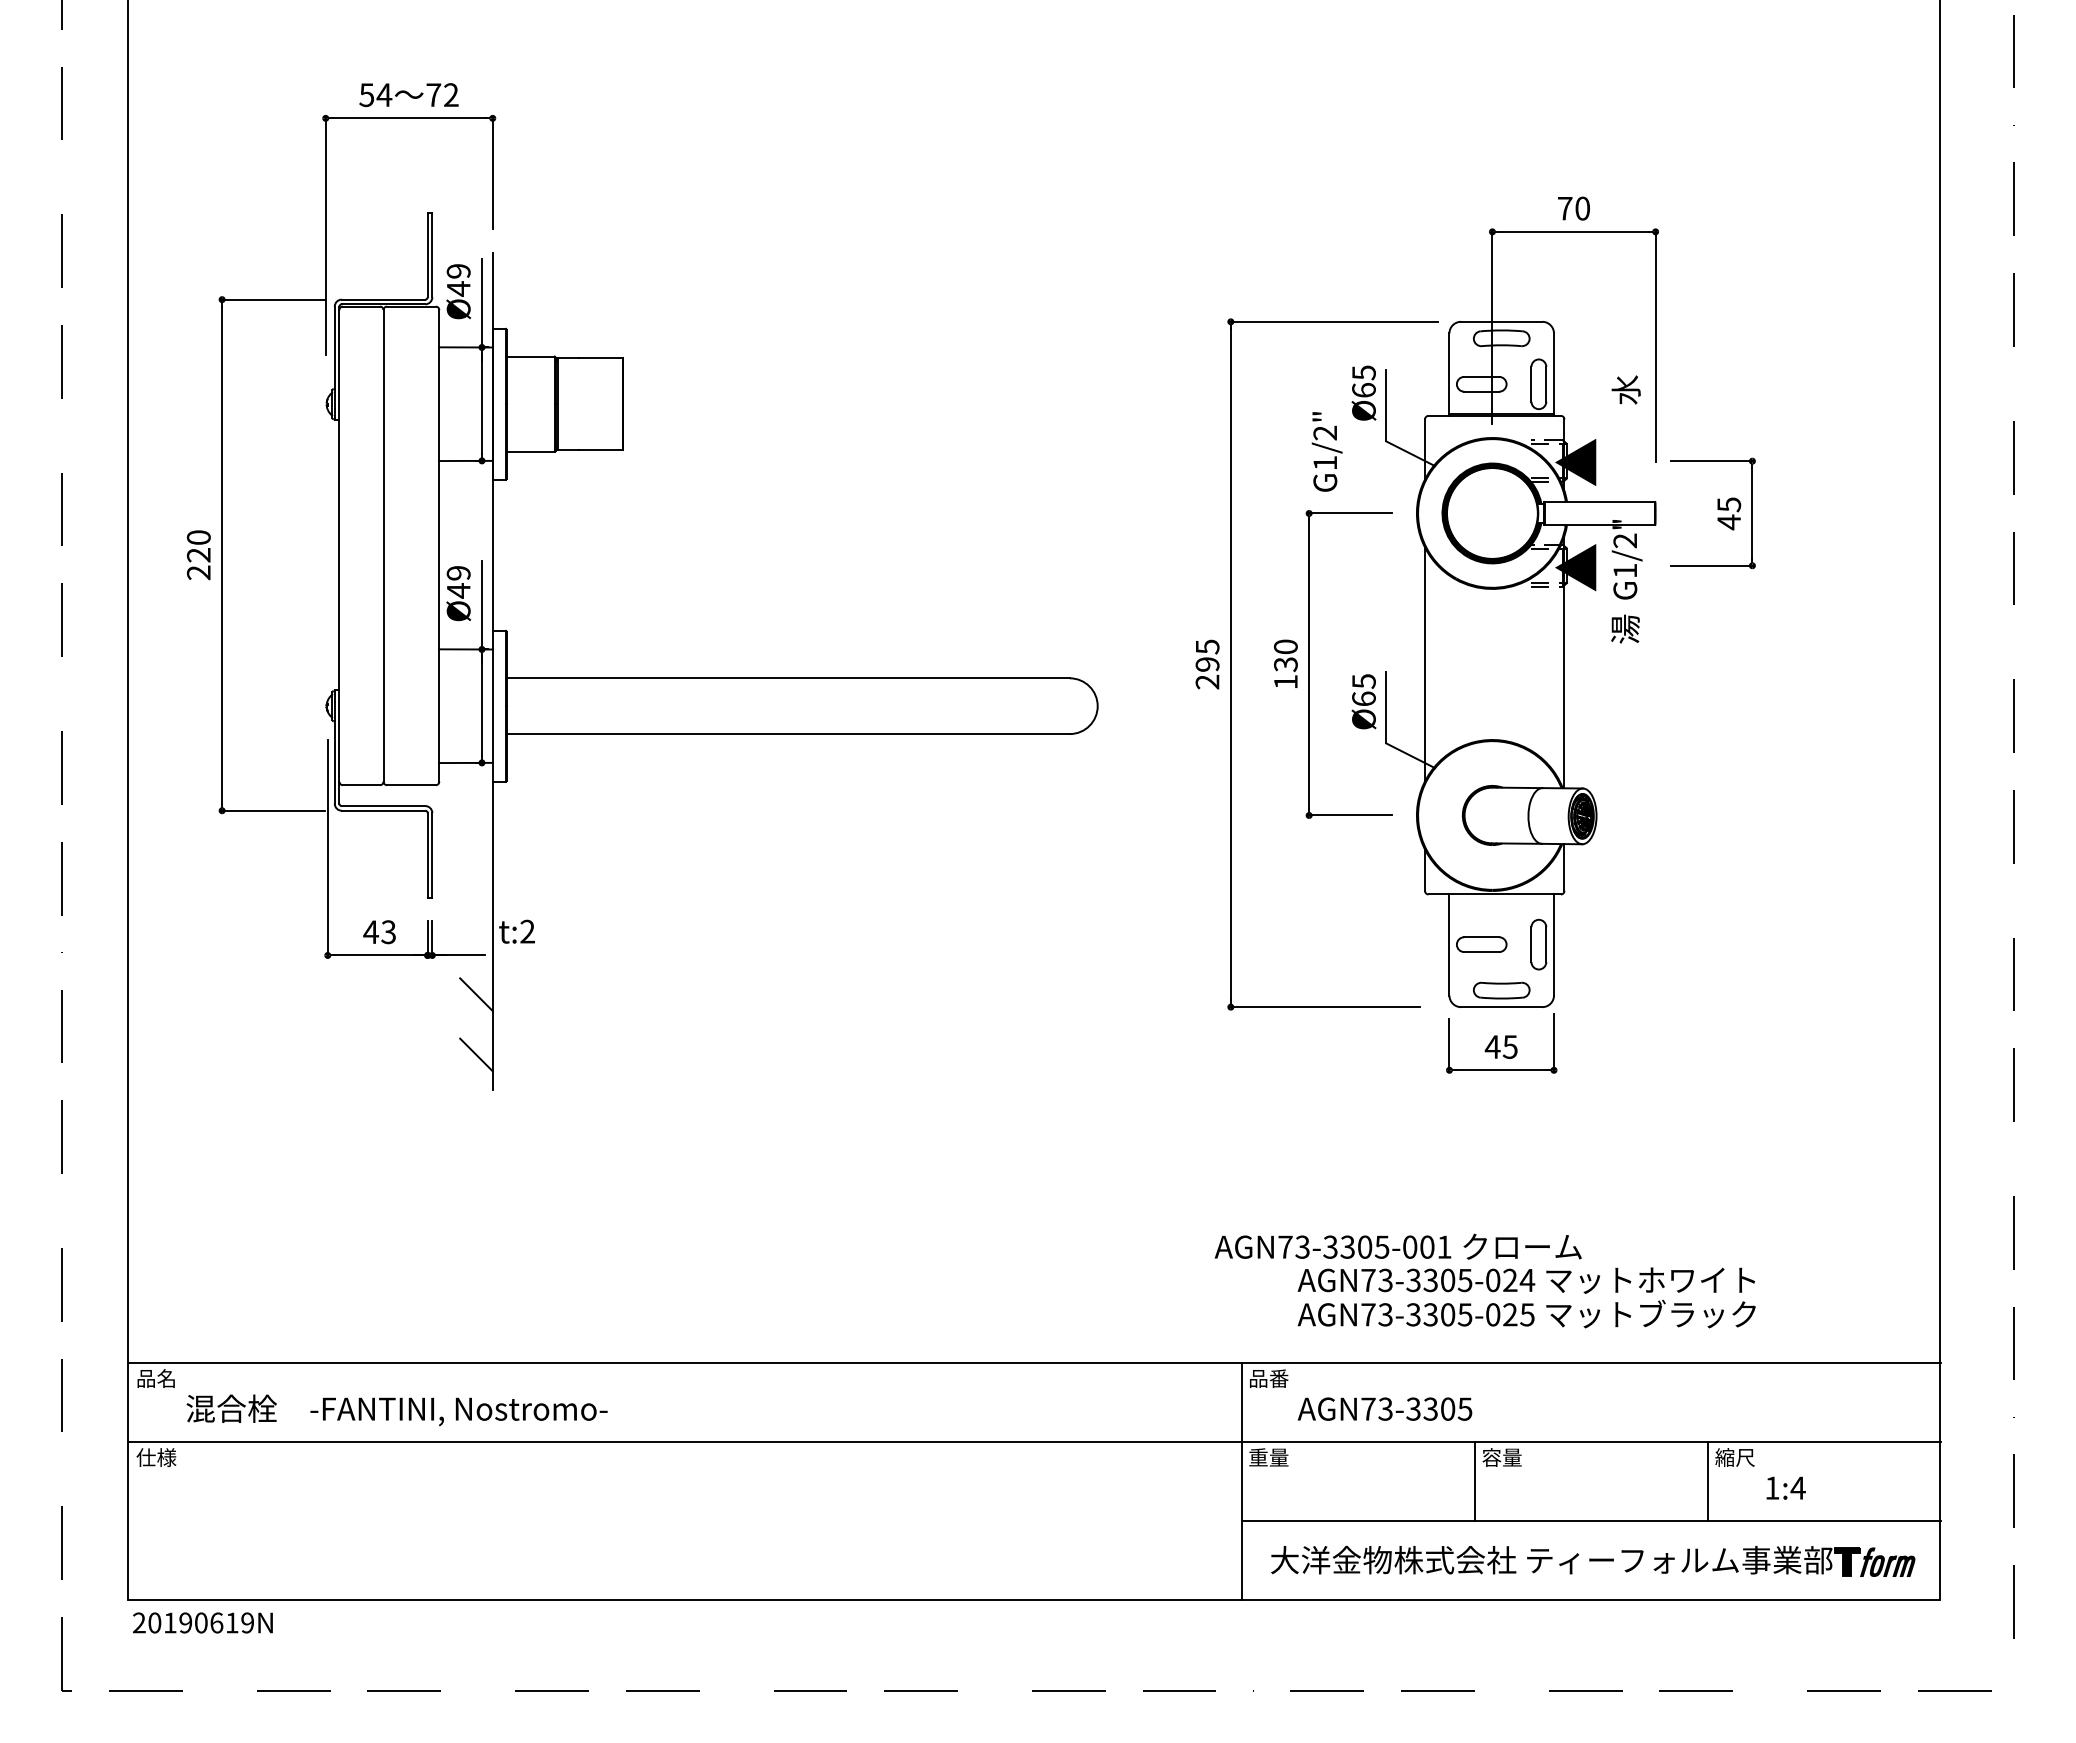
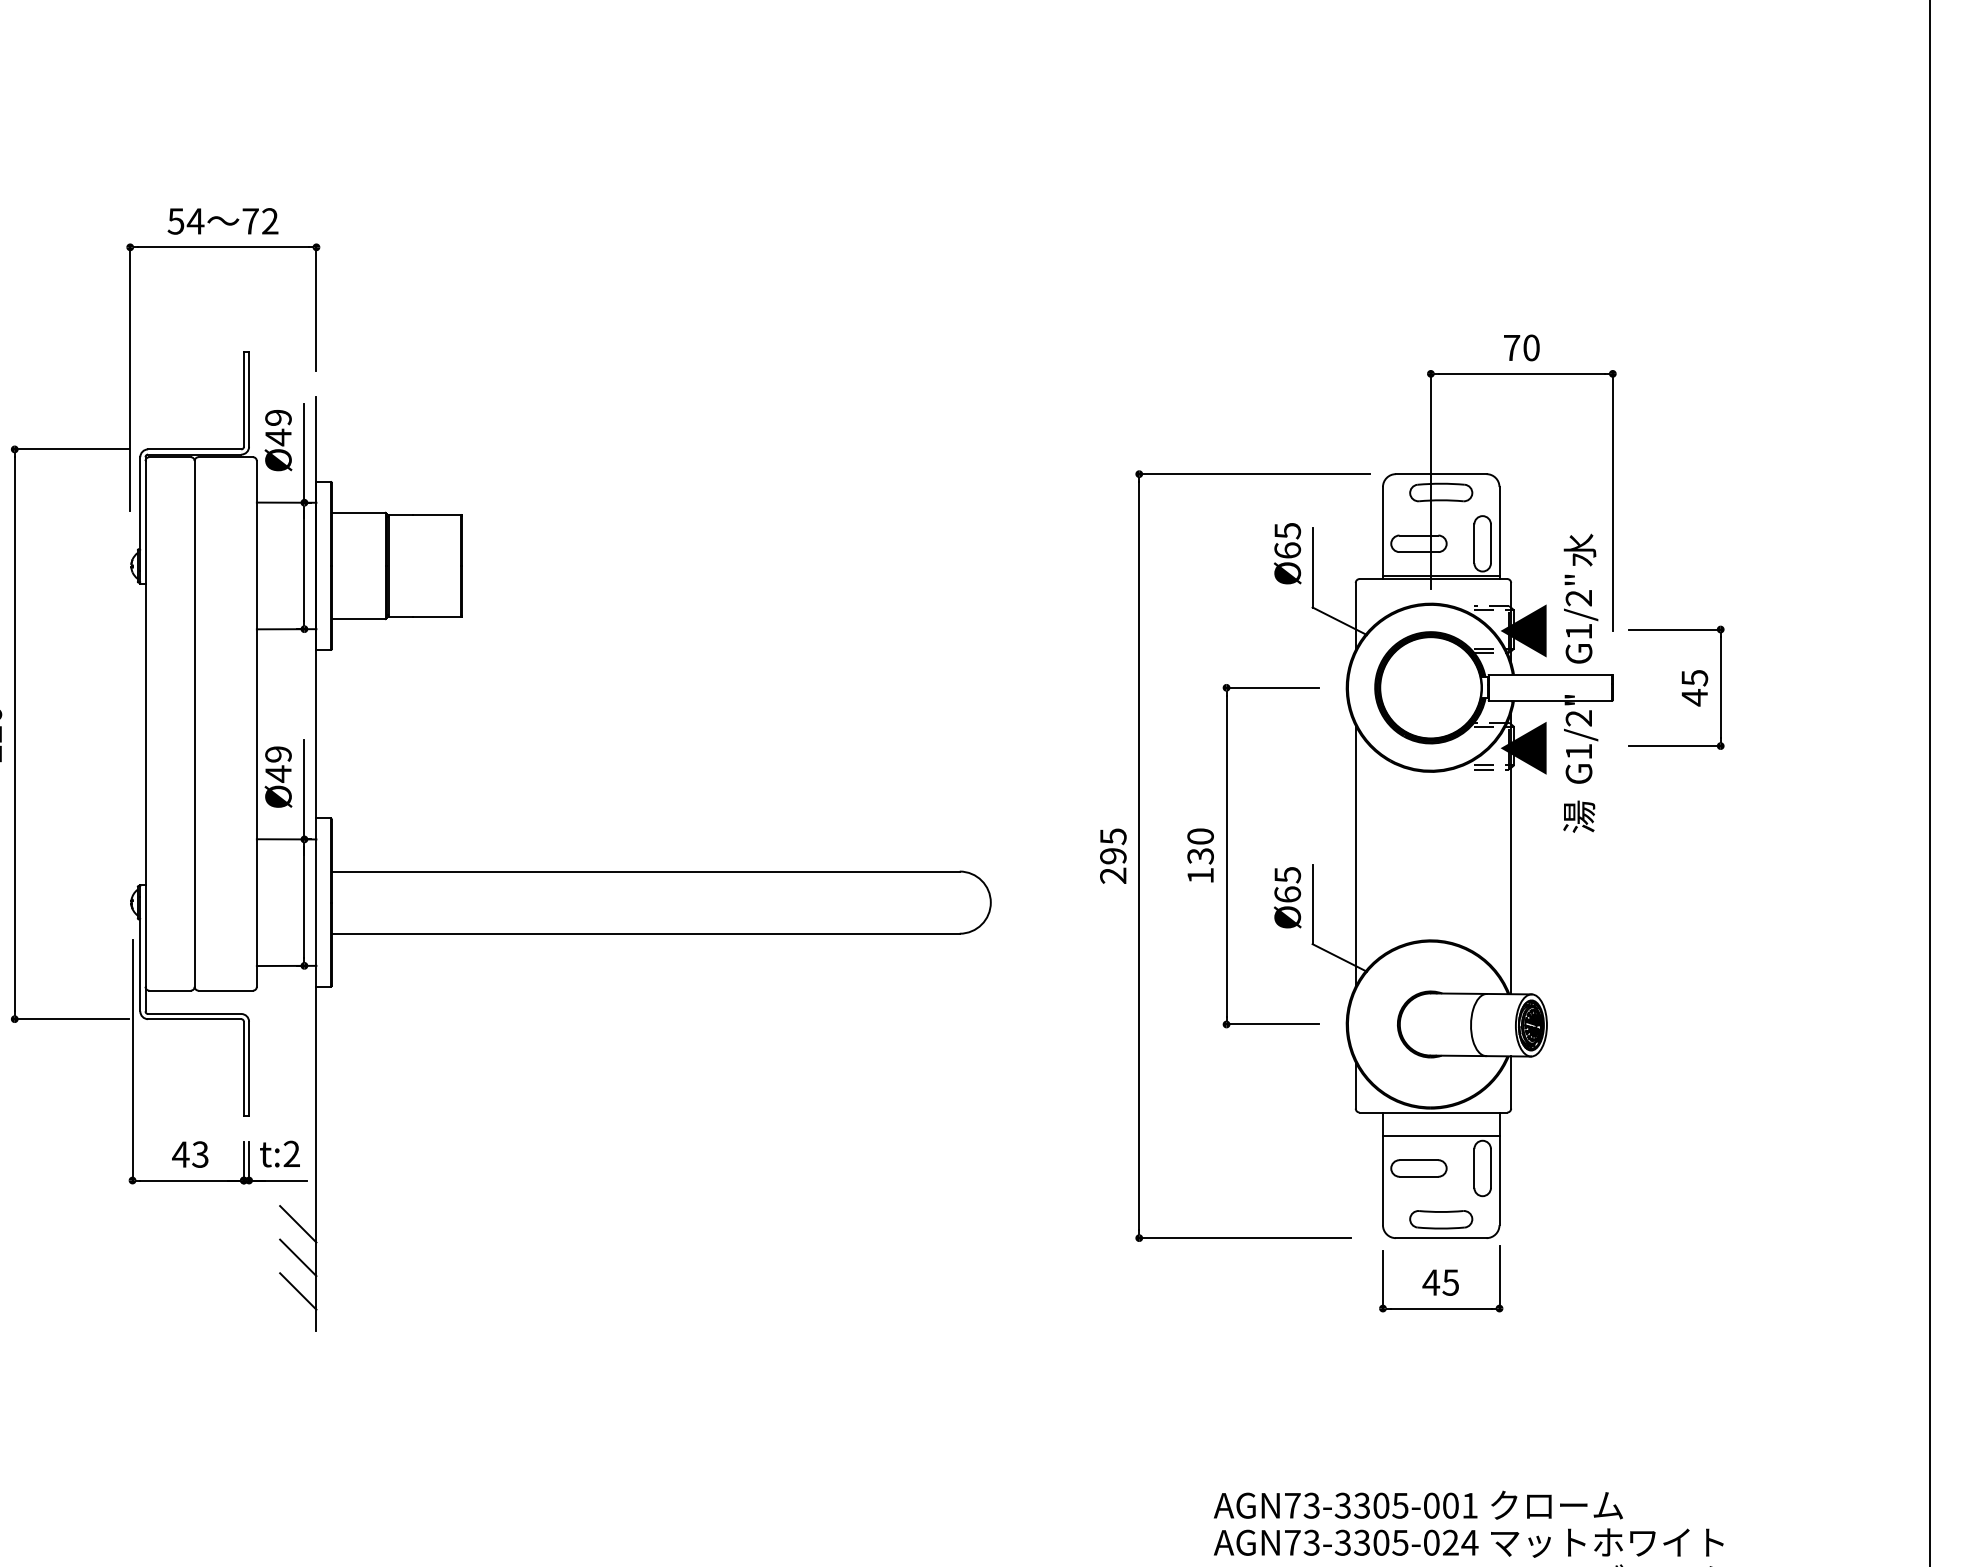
text: (1326, 451) -> (1580, 618), moved
line: (1501, 915) -> (1440, 1135), added
text: (516, 931) -> (279, 1153), moved
line: (476, 1024) -> (298, 1257), added
text: (1397, 1246) -> (1417, 1504), moved

